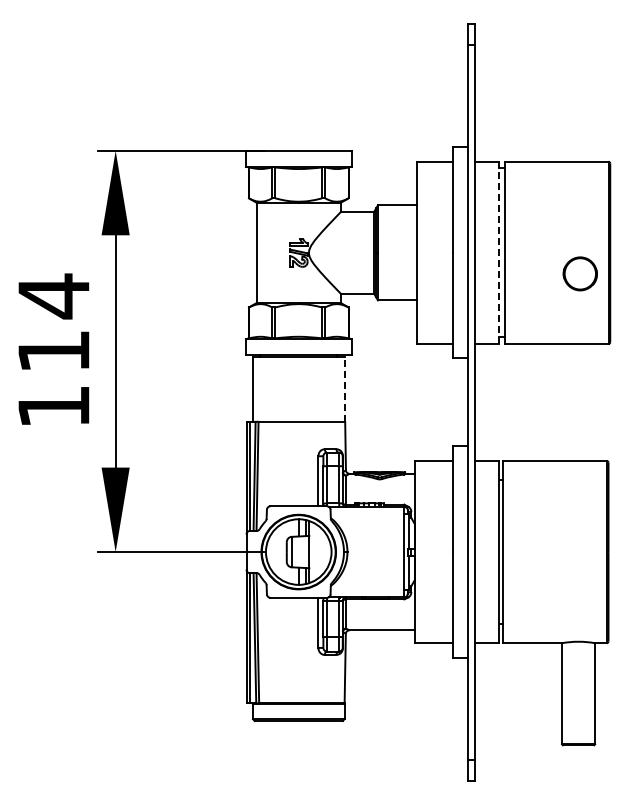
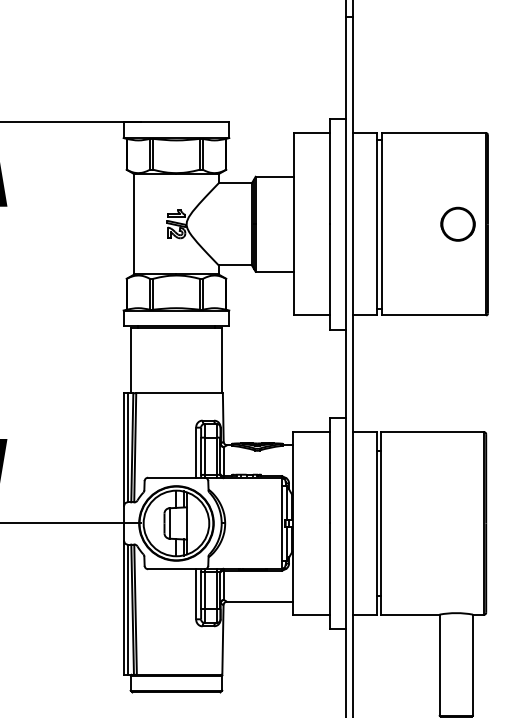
line: (499, 252) -> (377, 223), dashed -> solid
circle: (579, 273) -> (457, 223), moved
line: (344, 389) -> (222, 360), dashed -> solid

